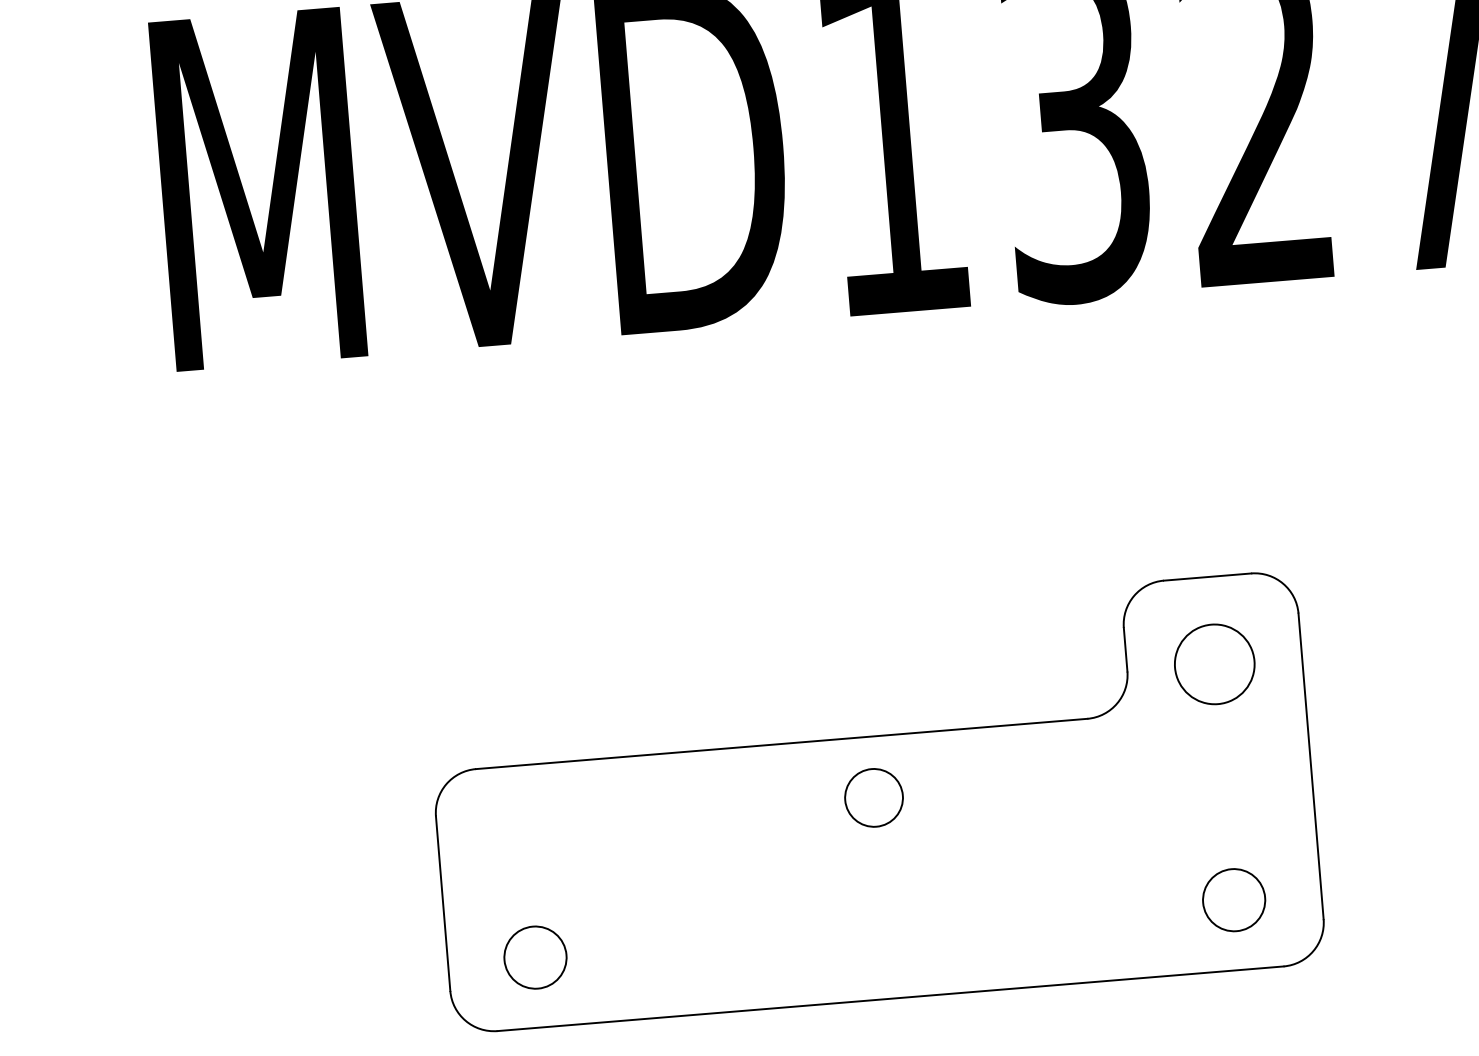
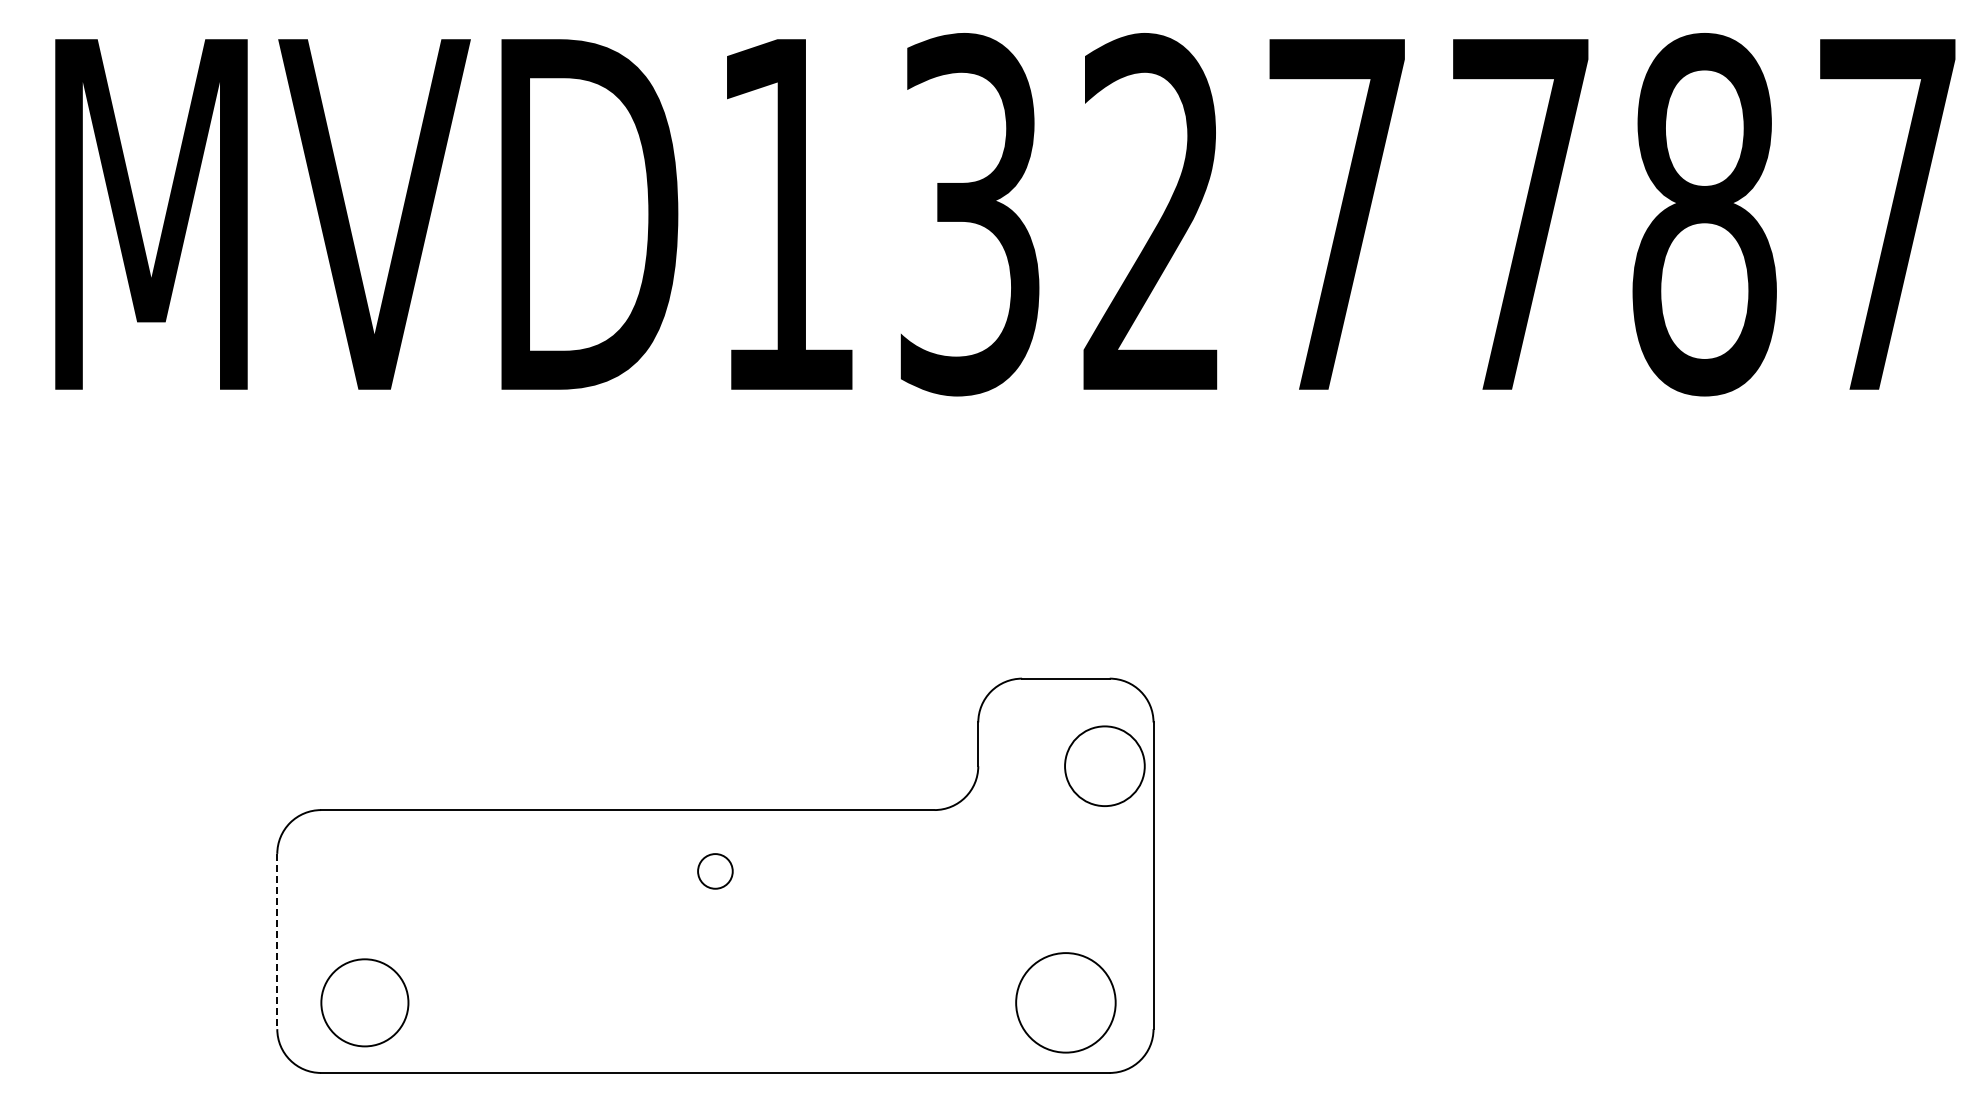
circle: (1214, 663) -> (1104, 765), moved
circle: (874, 797) -> (715, 871), size x0.6
circle: (1233, 899) -> (1065, 1002), size x1.6
line: (443, 903) -> (277, 941), solid -> dashed
circle: (535, 957) -> (364, 1002), size x1.4

